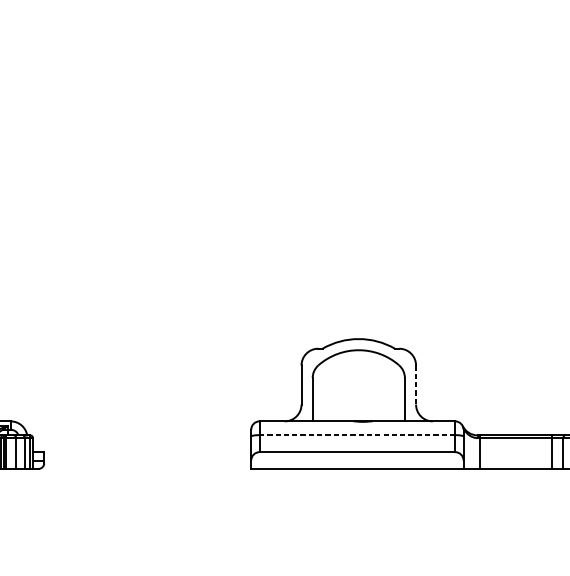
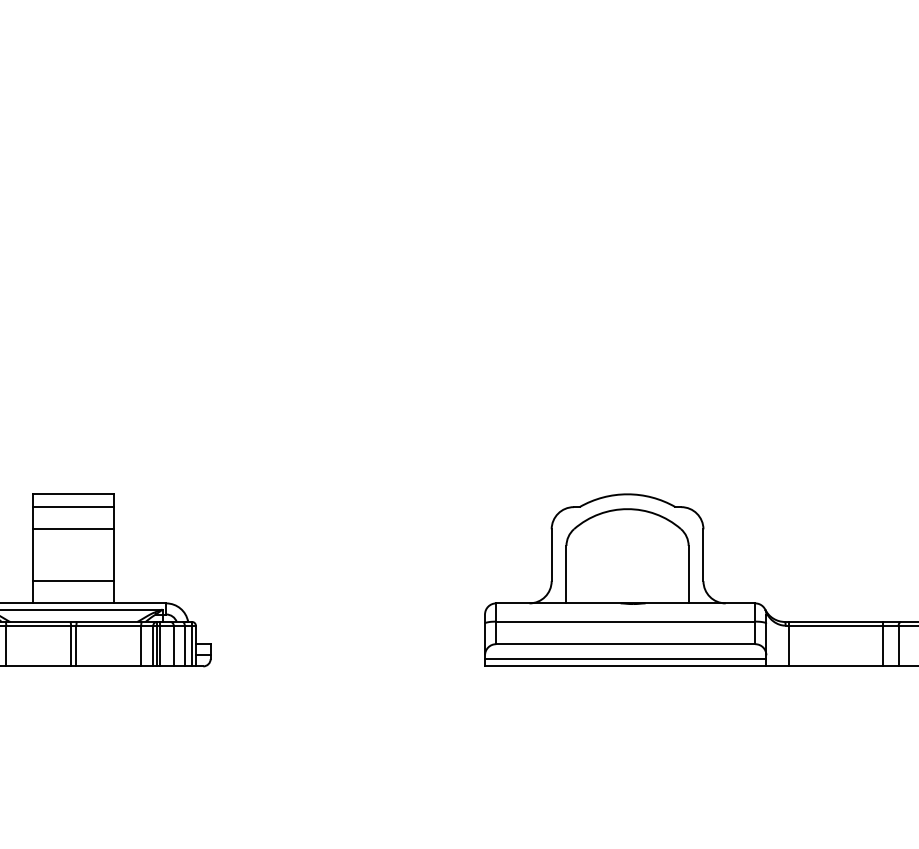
line: (416, 385) -> (703, 555), dashed -> solid
line: (357, 435) -> (625, 621), dashed -> solid
line: (357, 463) -> (625, 659), added

